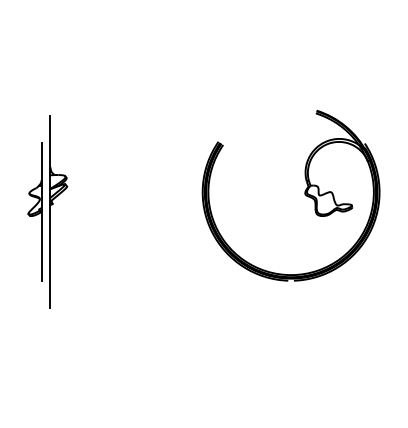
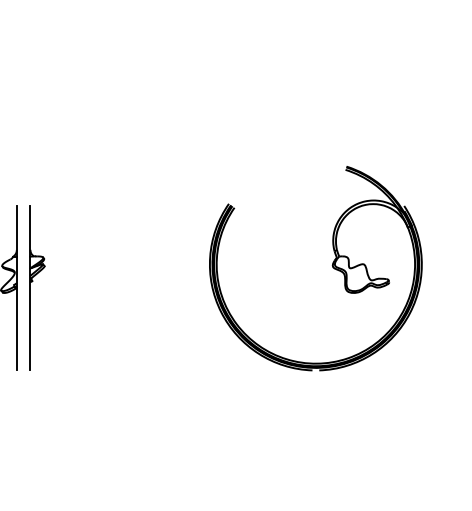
part: (58, 211) -> (37, 287), size x0.71

